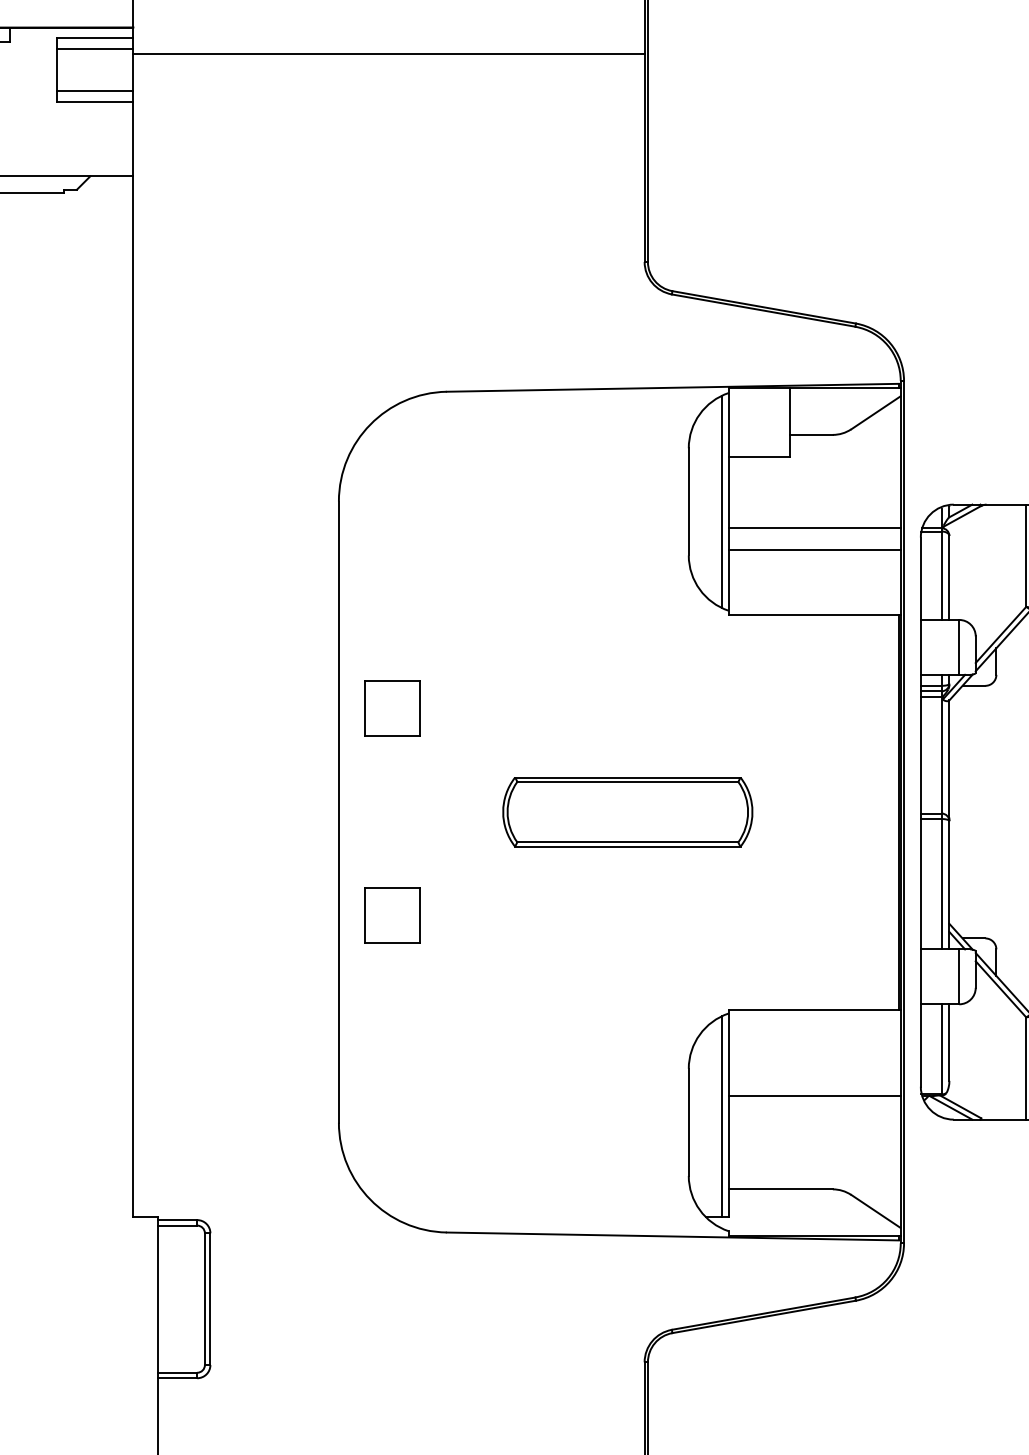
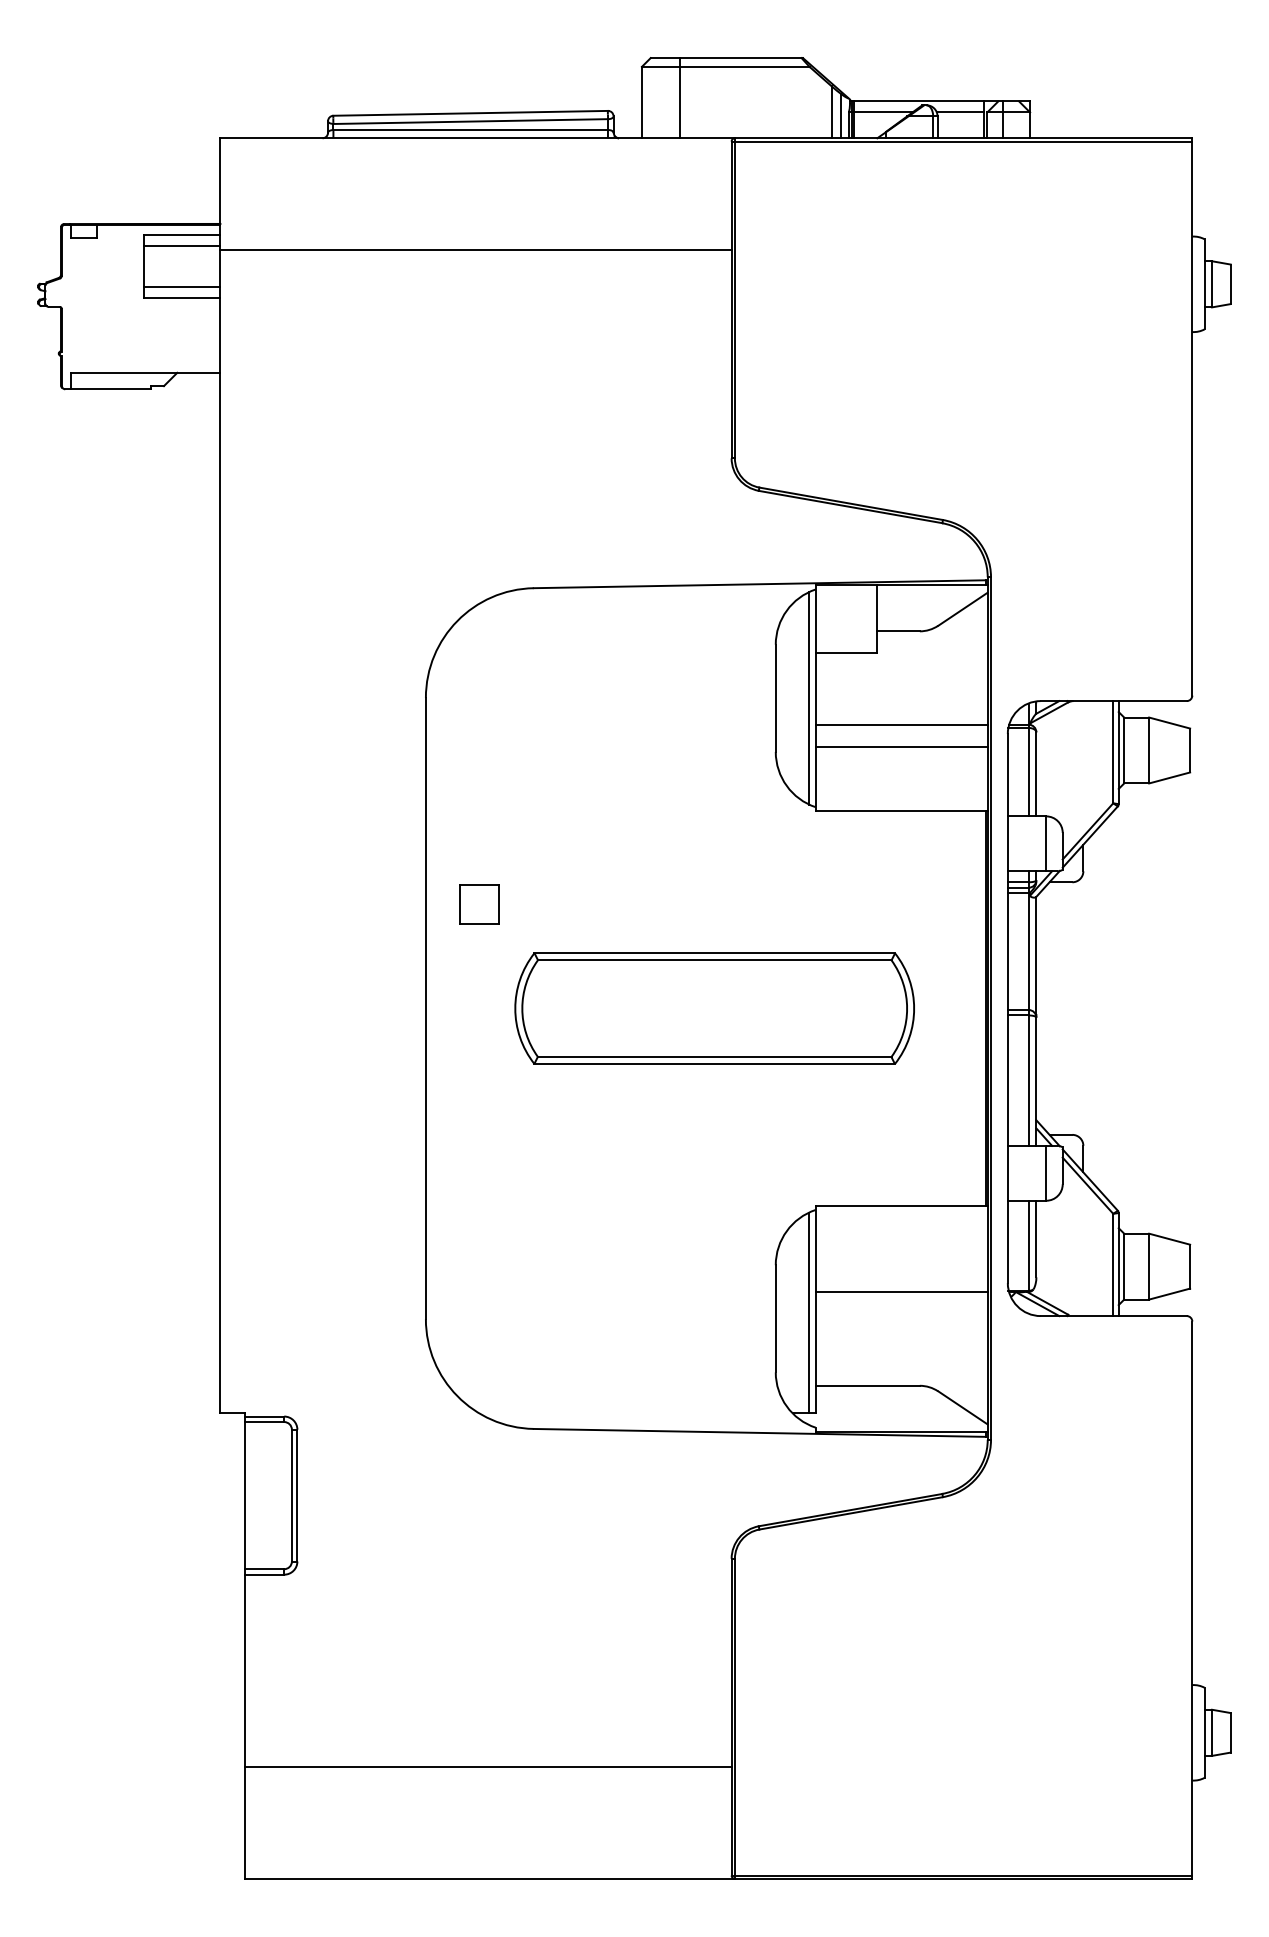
part: (392, 708) -> (479, 904), size x0.7
part: (627, 812) -> (714, 1008), size x1.6
part: (392, 916) -> (479, 1112), removed

